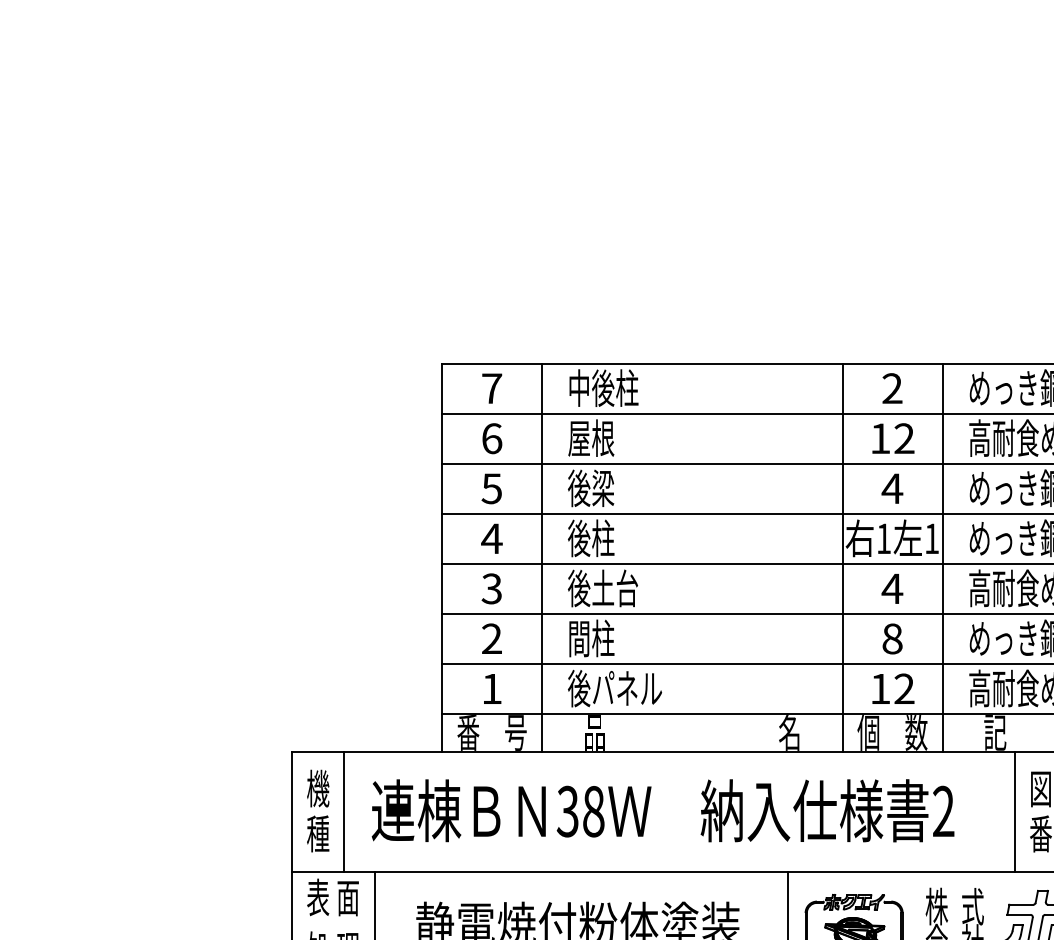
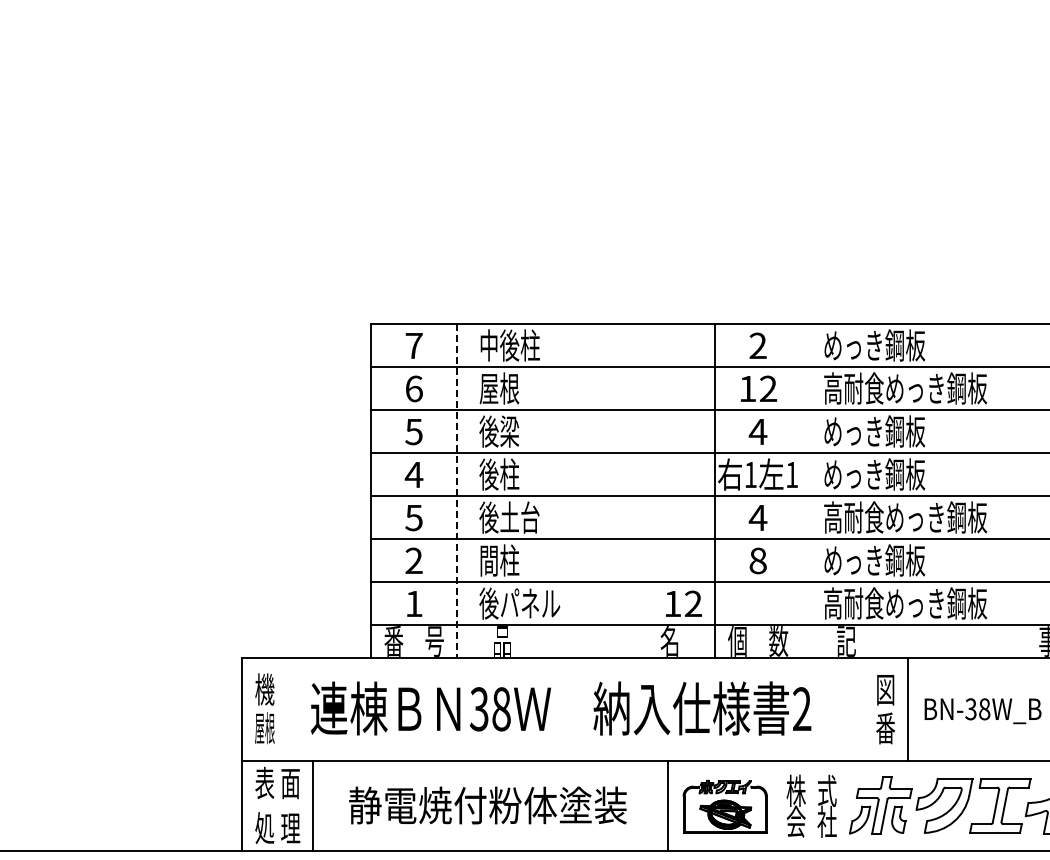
line: (942, 556) -> (801, 490), removed
line: (542, 558) -> (457, 491), solid -> dashed
text: (491, 588) -> (413, 517), 3 -> 5
text: (892, 688) -> (683, 603), moved
line: (344, 810) -> (287, 708), removed
line: (1015, 810) -> (863, 708), removed
text: (317, 834) -> (264, 728), 種 -> 屋根

